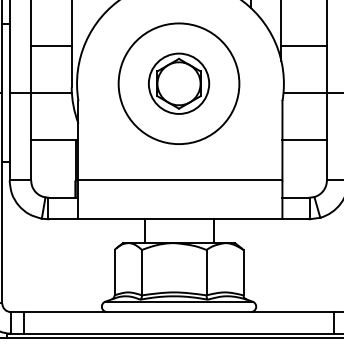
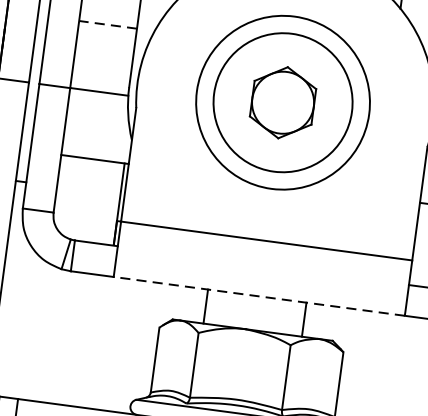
line: (50, 46) -> (106, 25), solid -> dashed
circle: (178, 83) -> (282, 102), size x1.6
line: (180, 219) -> (259, 296), solid -> dashed

